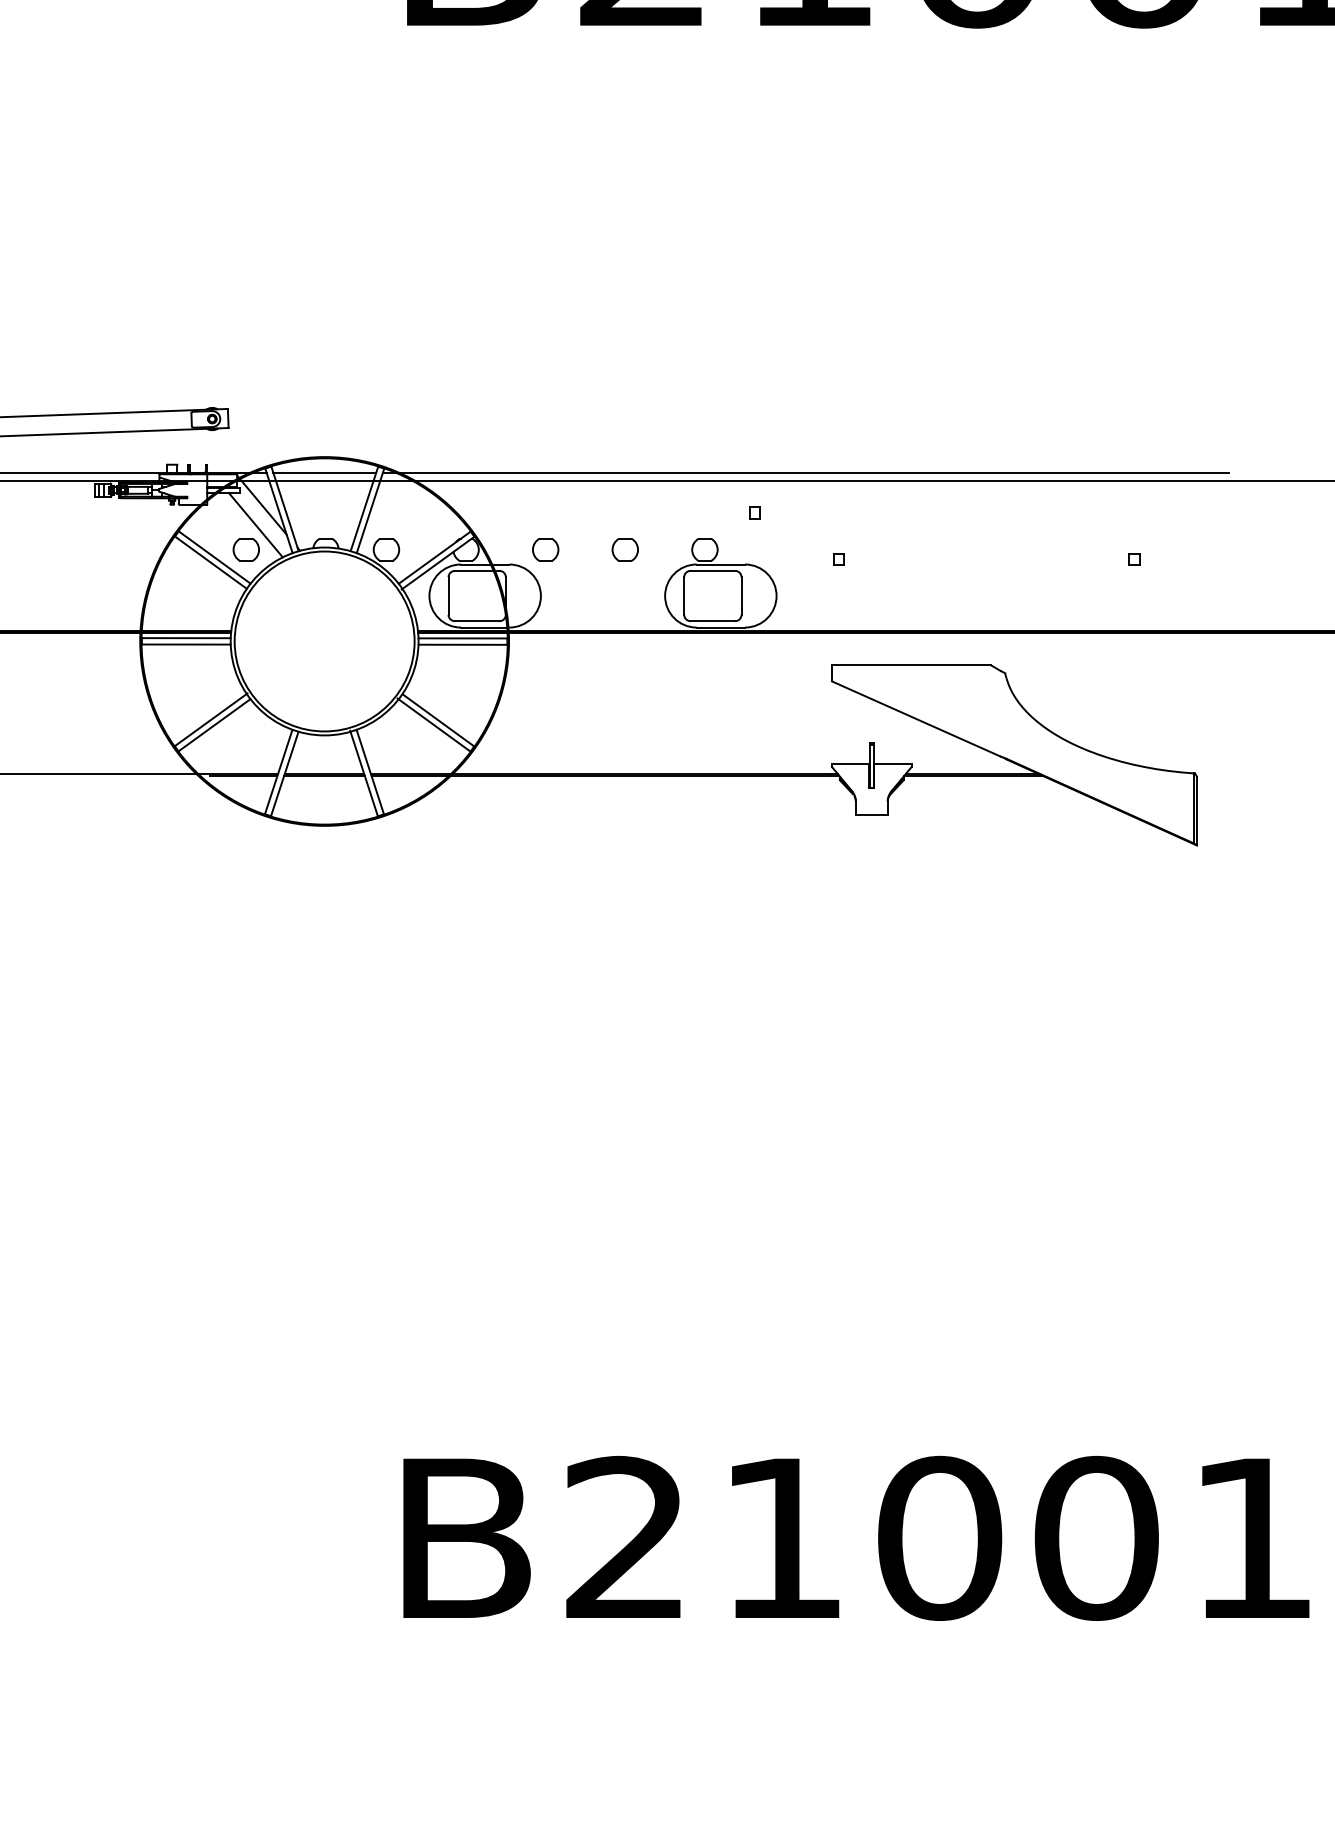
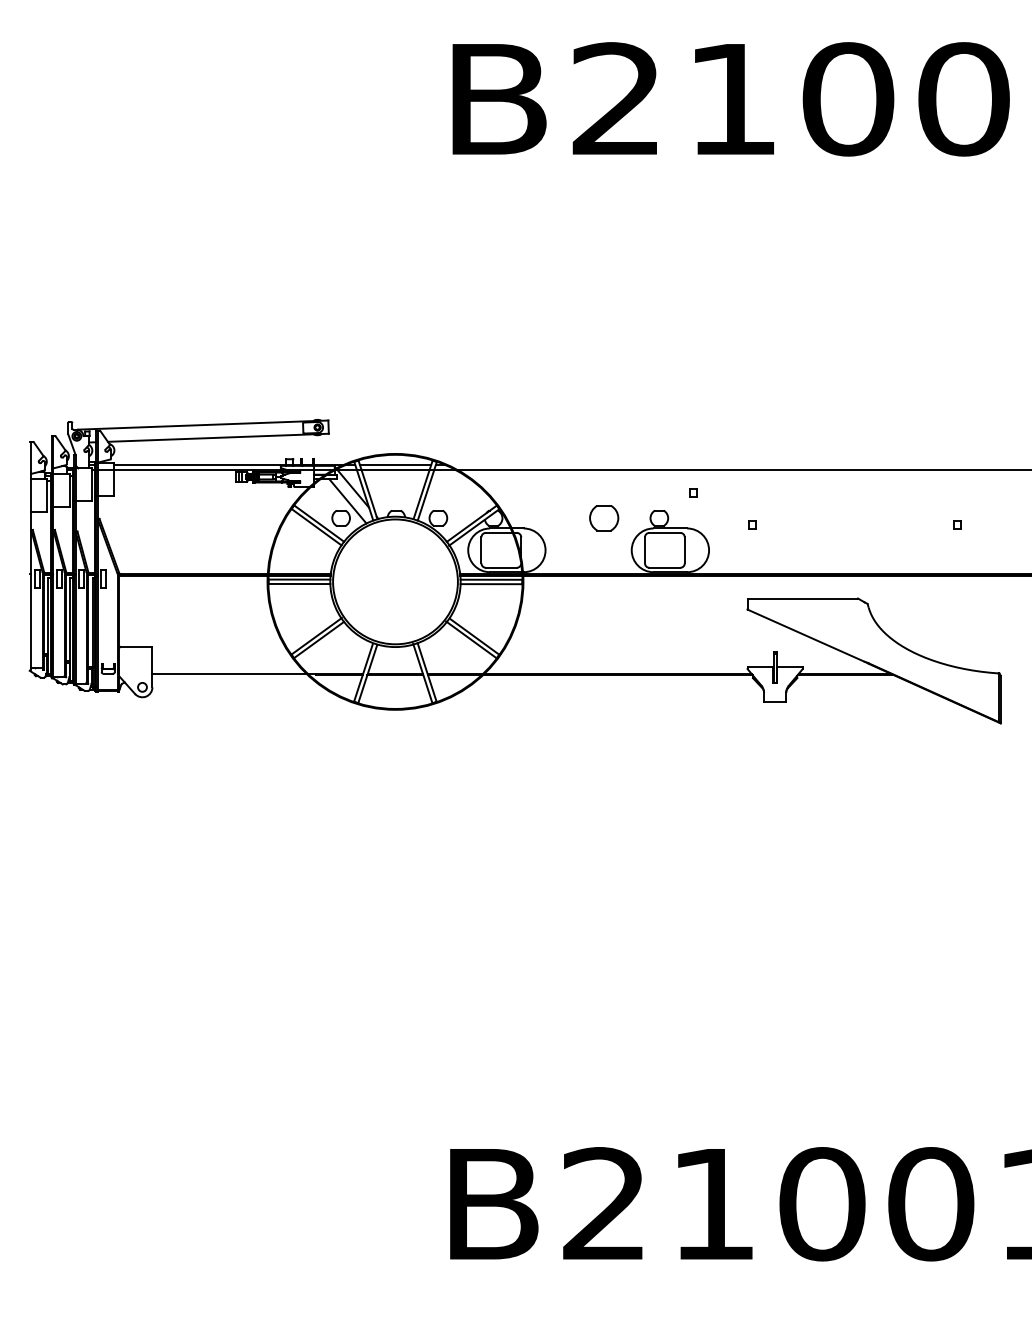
line: (813, 472) -> (734, 464), removed
part: (545, 550) -> (548, 518), removed
part: (624, 550) -> (603, 518), size x1.6

